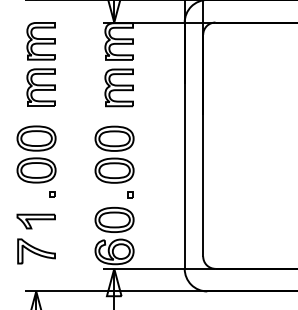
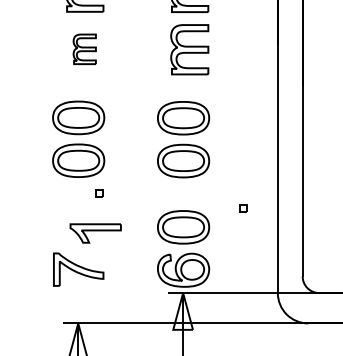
part: (40, 87) -> (83, 49), size x0.6
part: (130, 194) -> (243, 207), moved
part: (35, 221) -> (94, 233), moved

